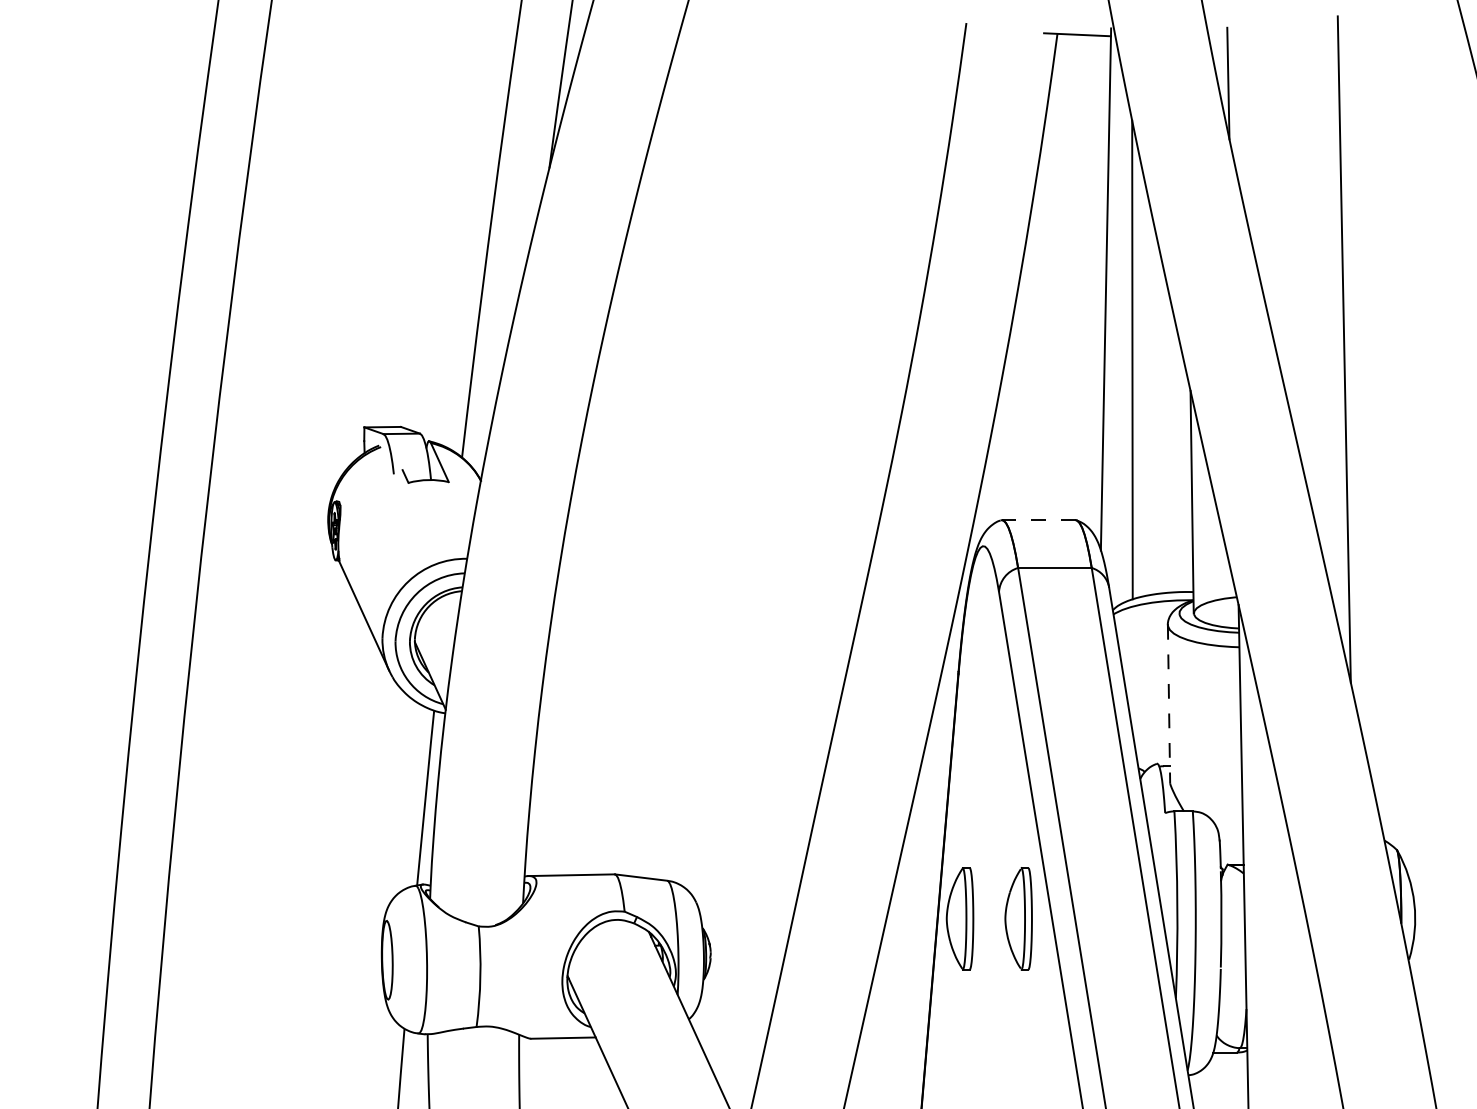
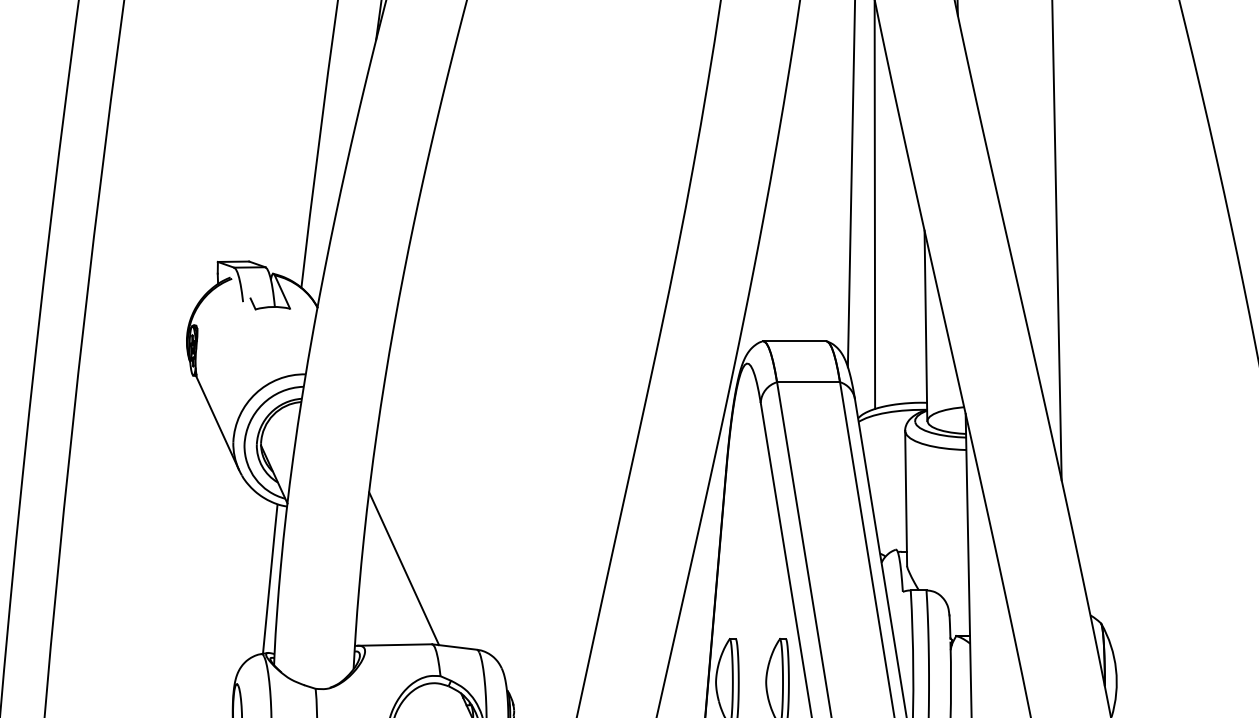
line: (1038, 520) -> (794, 341), dashed -> solid
line: (1169, 704) -> (906, 498), dashed -> solid
line: (581, 785) -> (403, 568), added

